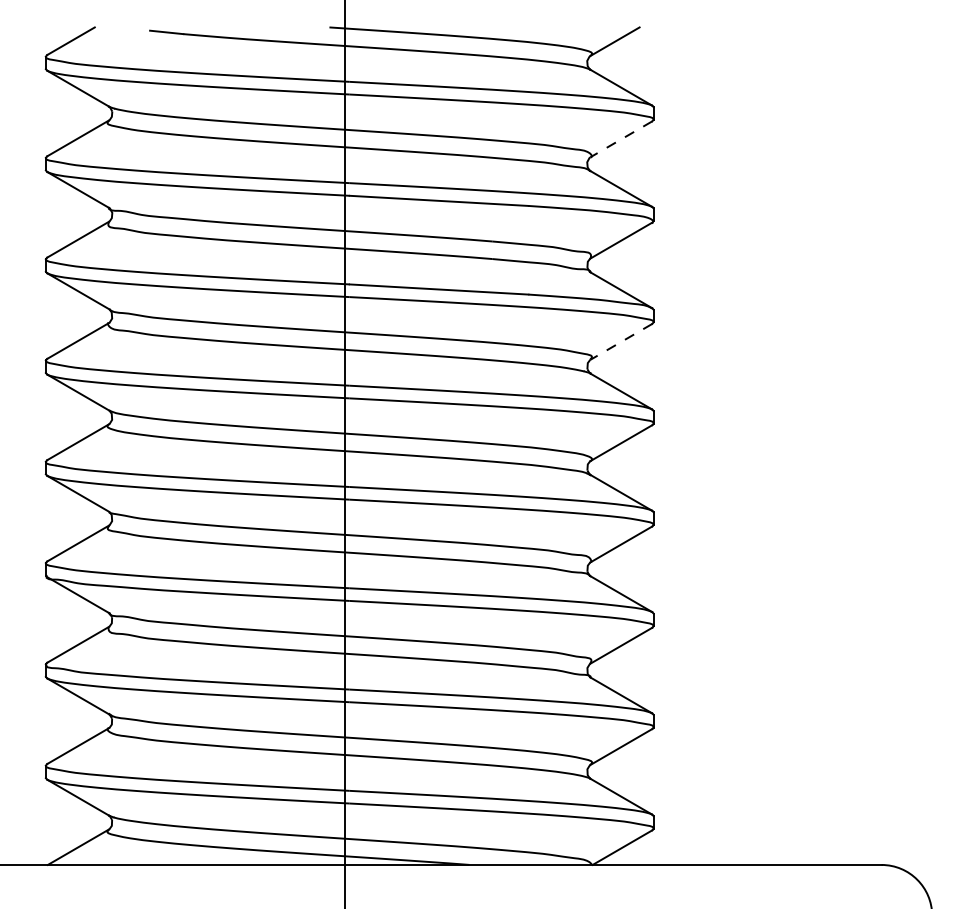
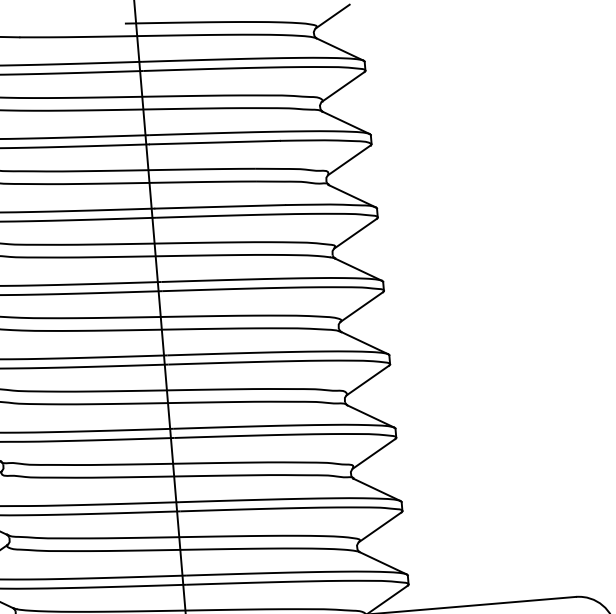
line: (621, 139) -> (343, 87), dashed -> solid
line: (621, 341) -> (355, 233), dashed -> solid

